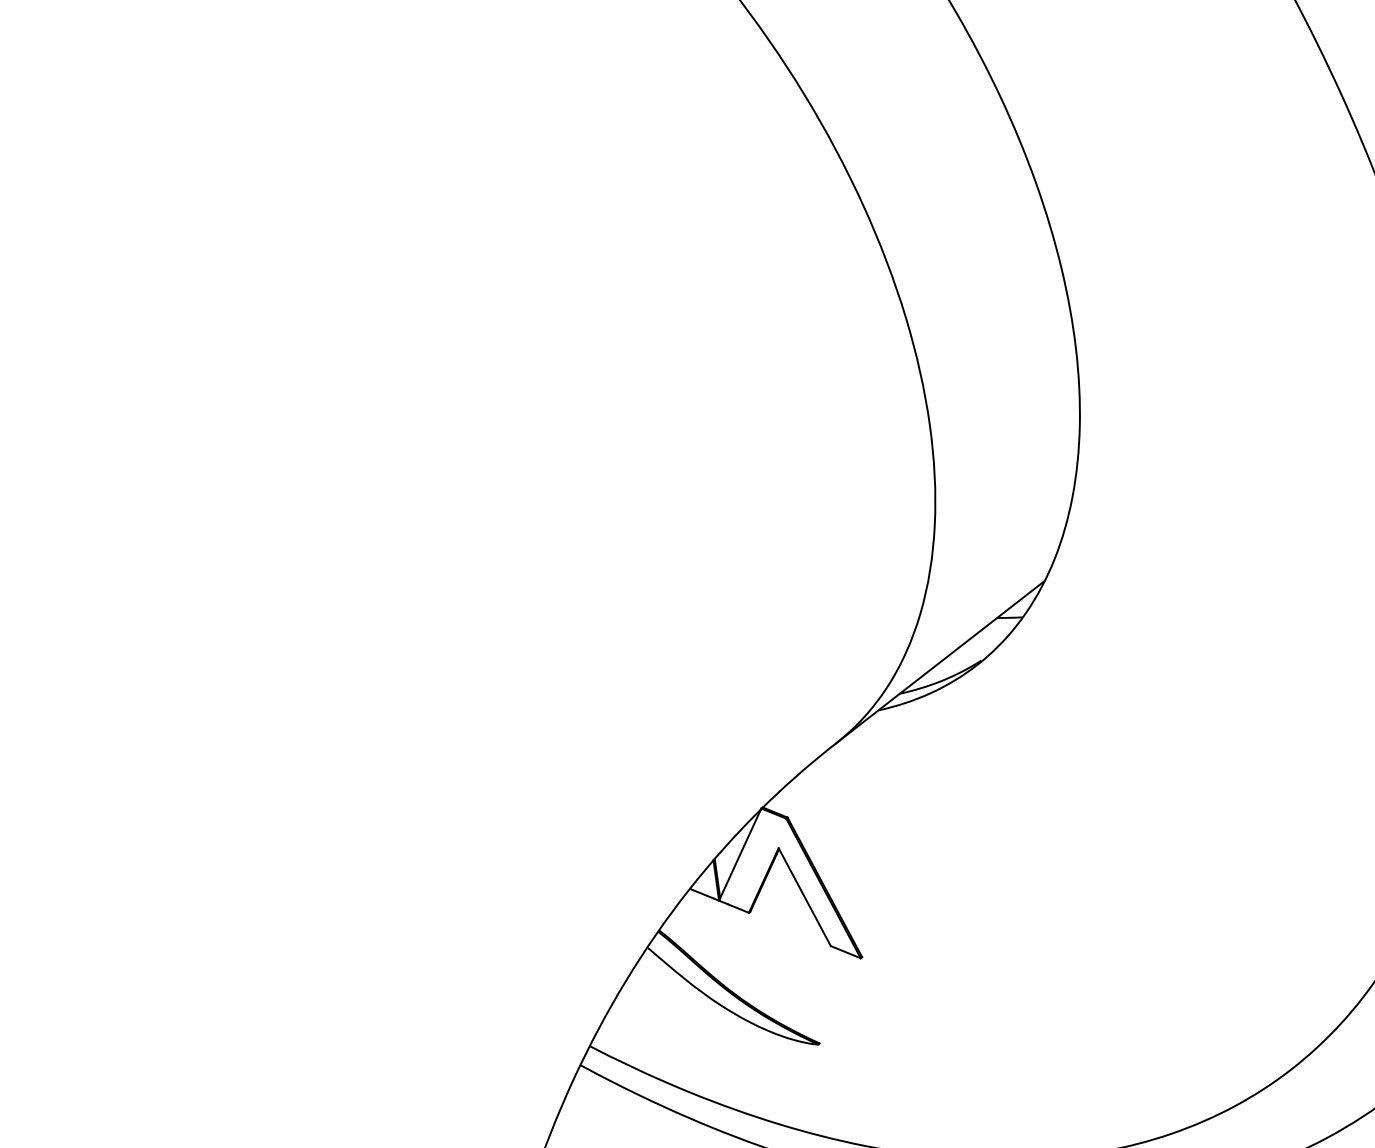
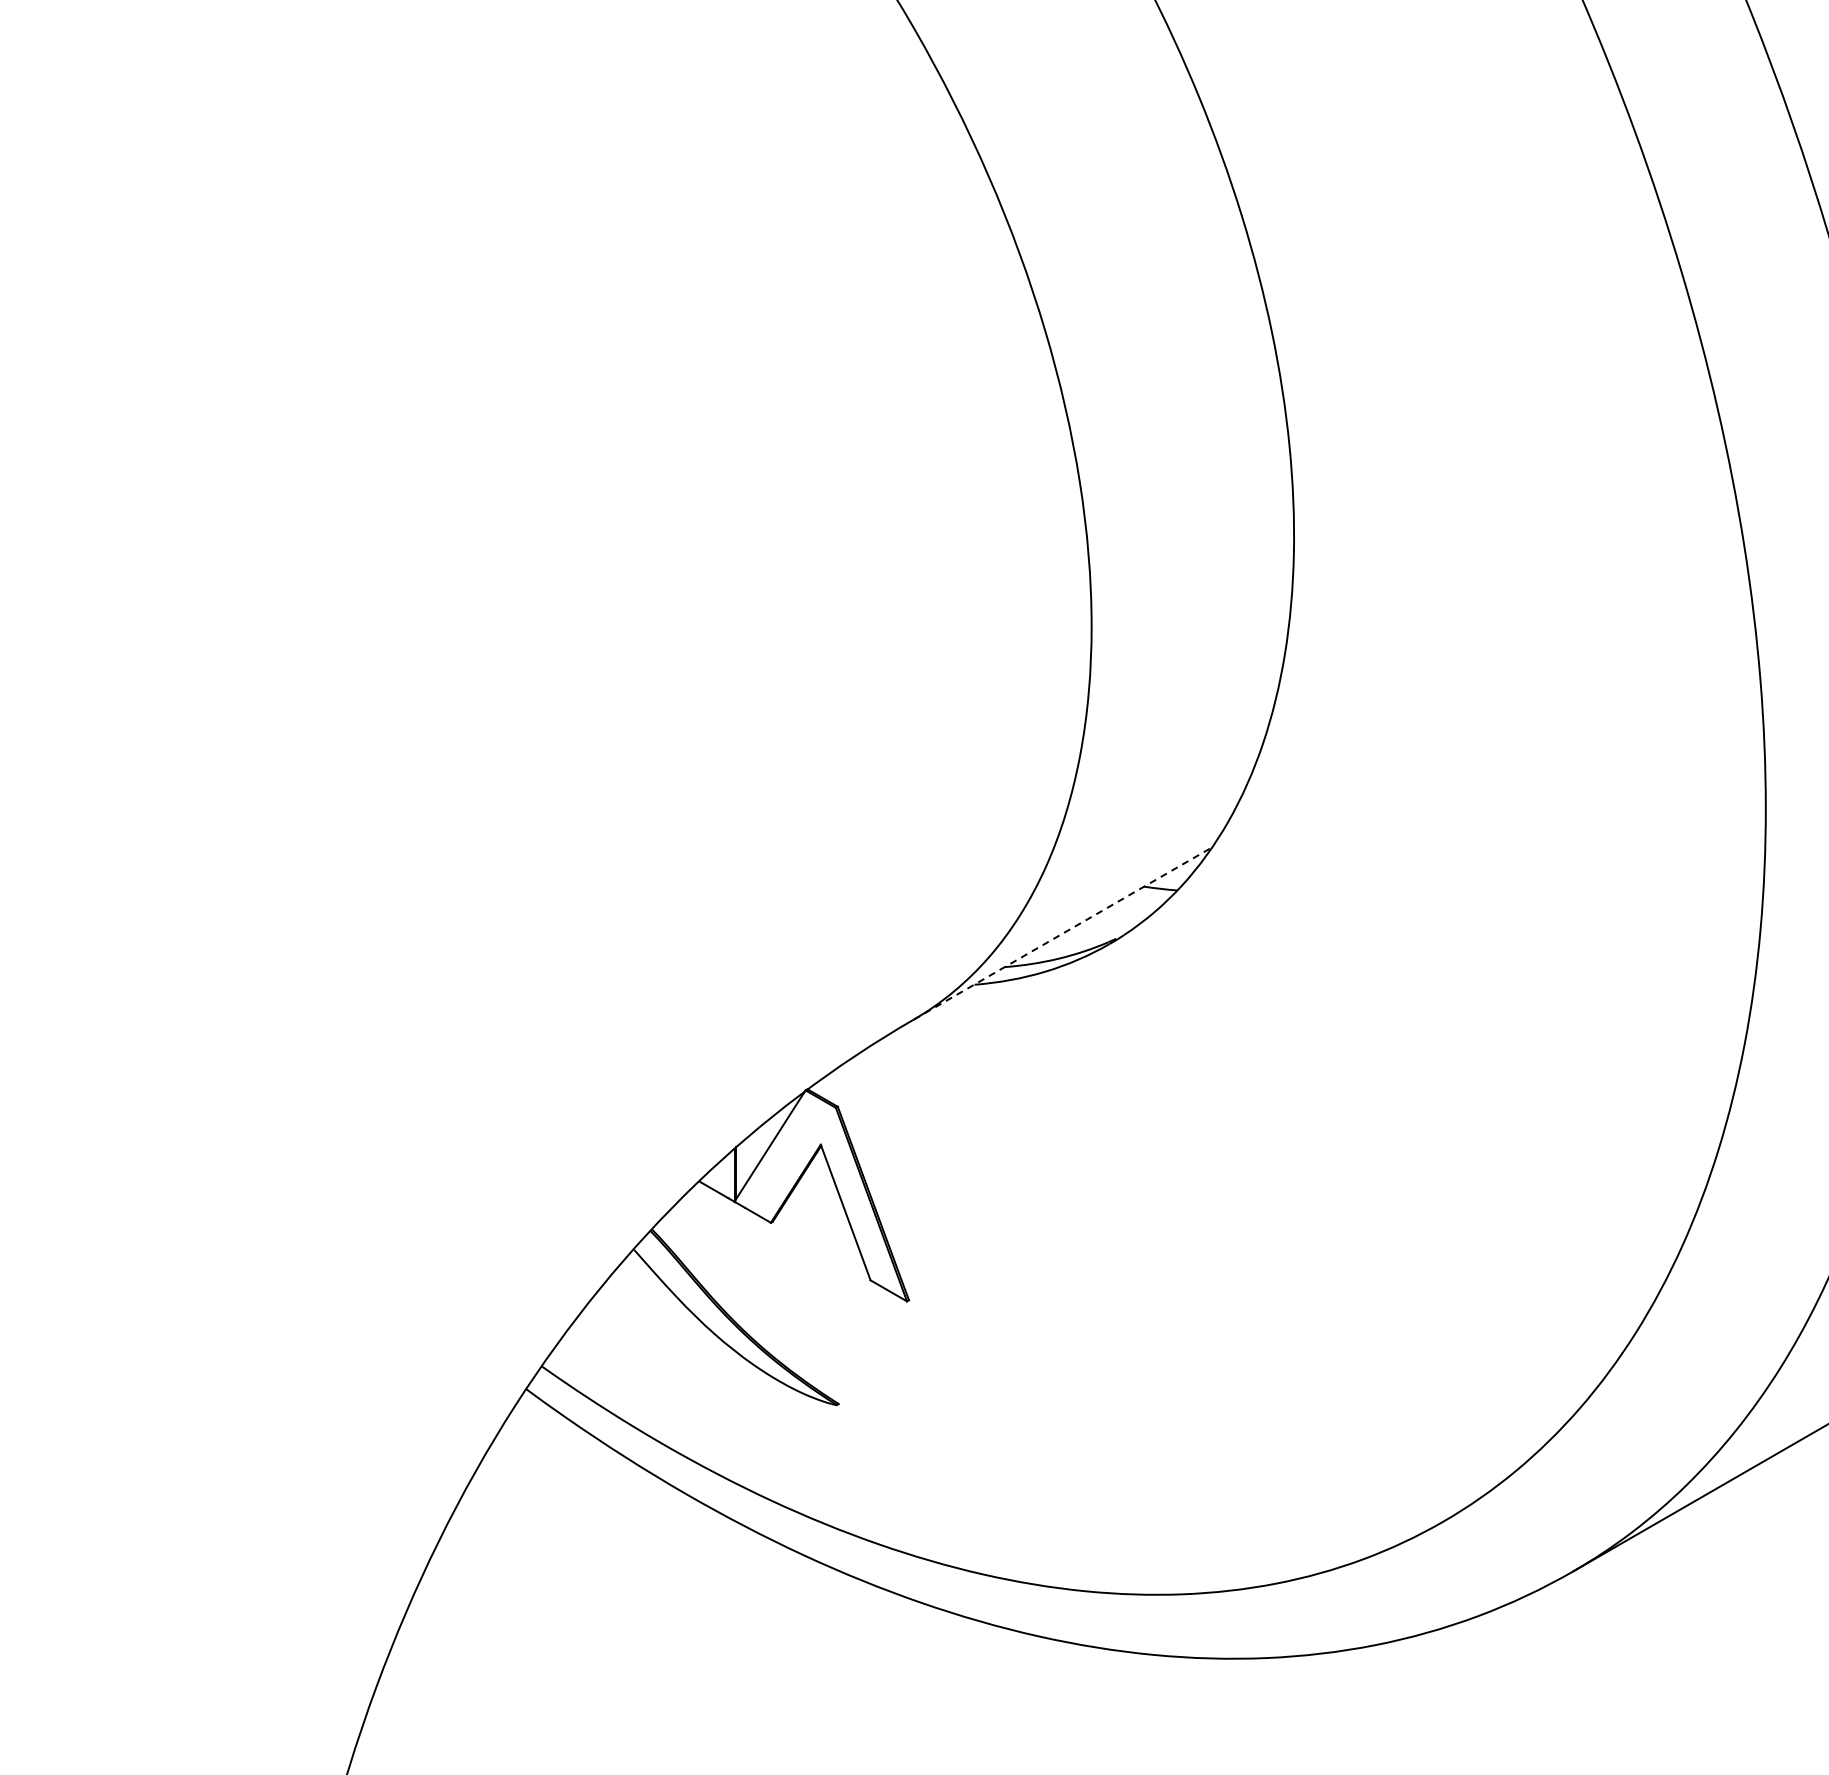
line: (940, 662) -> (1063, 933), solid -> dashed

